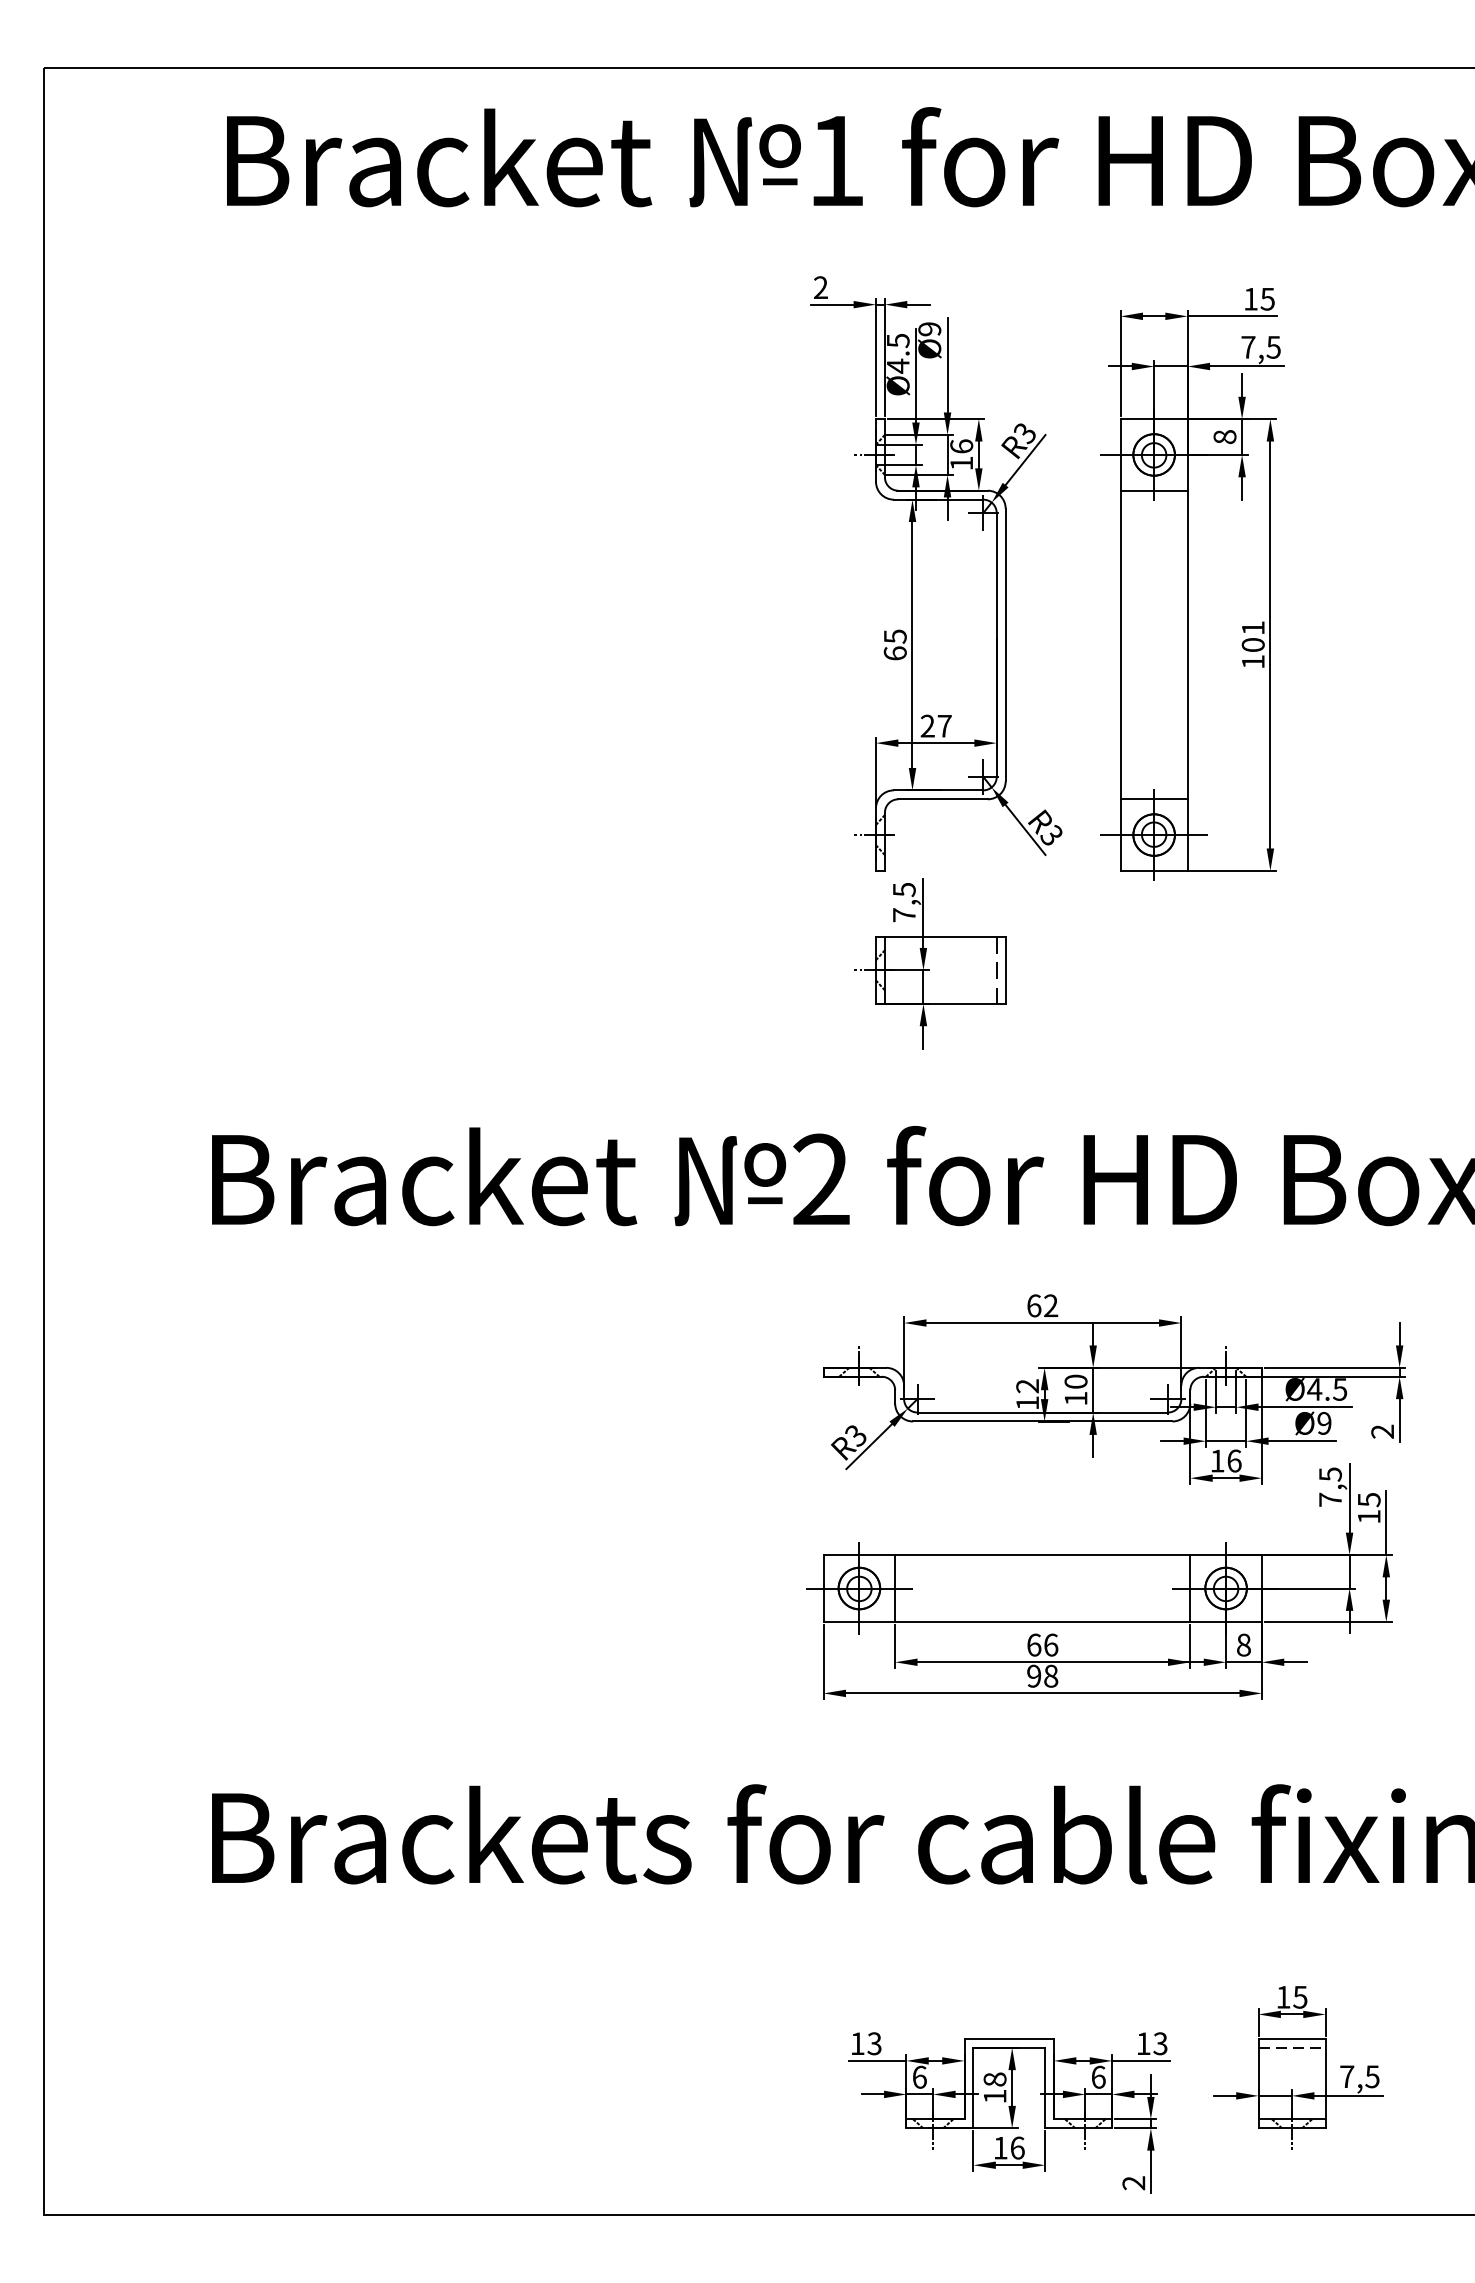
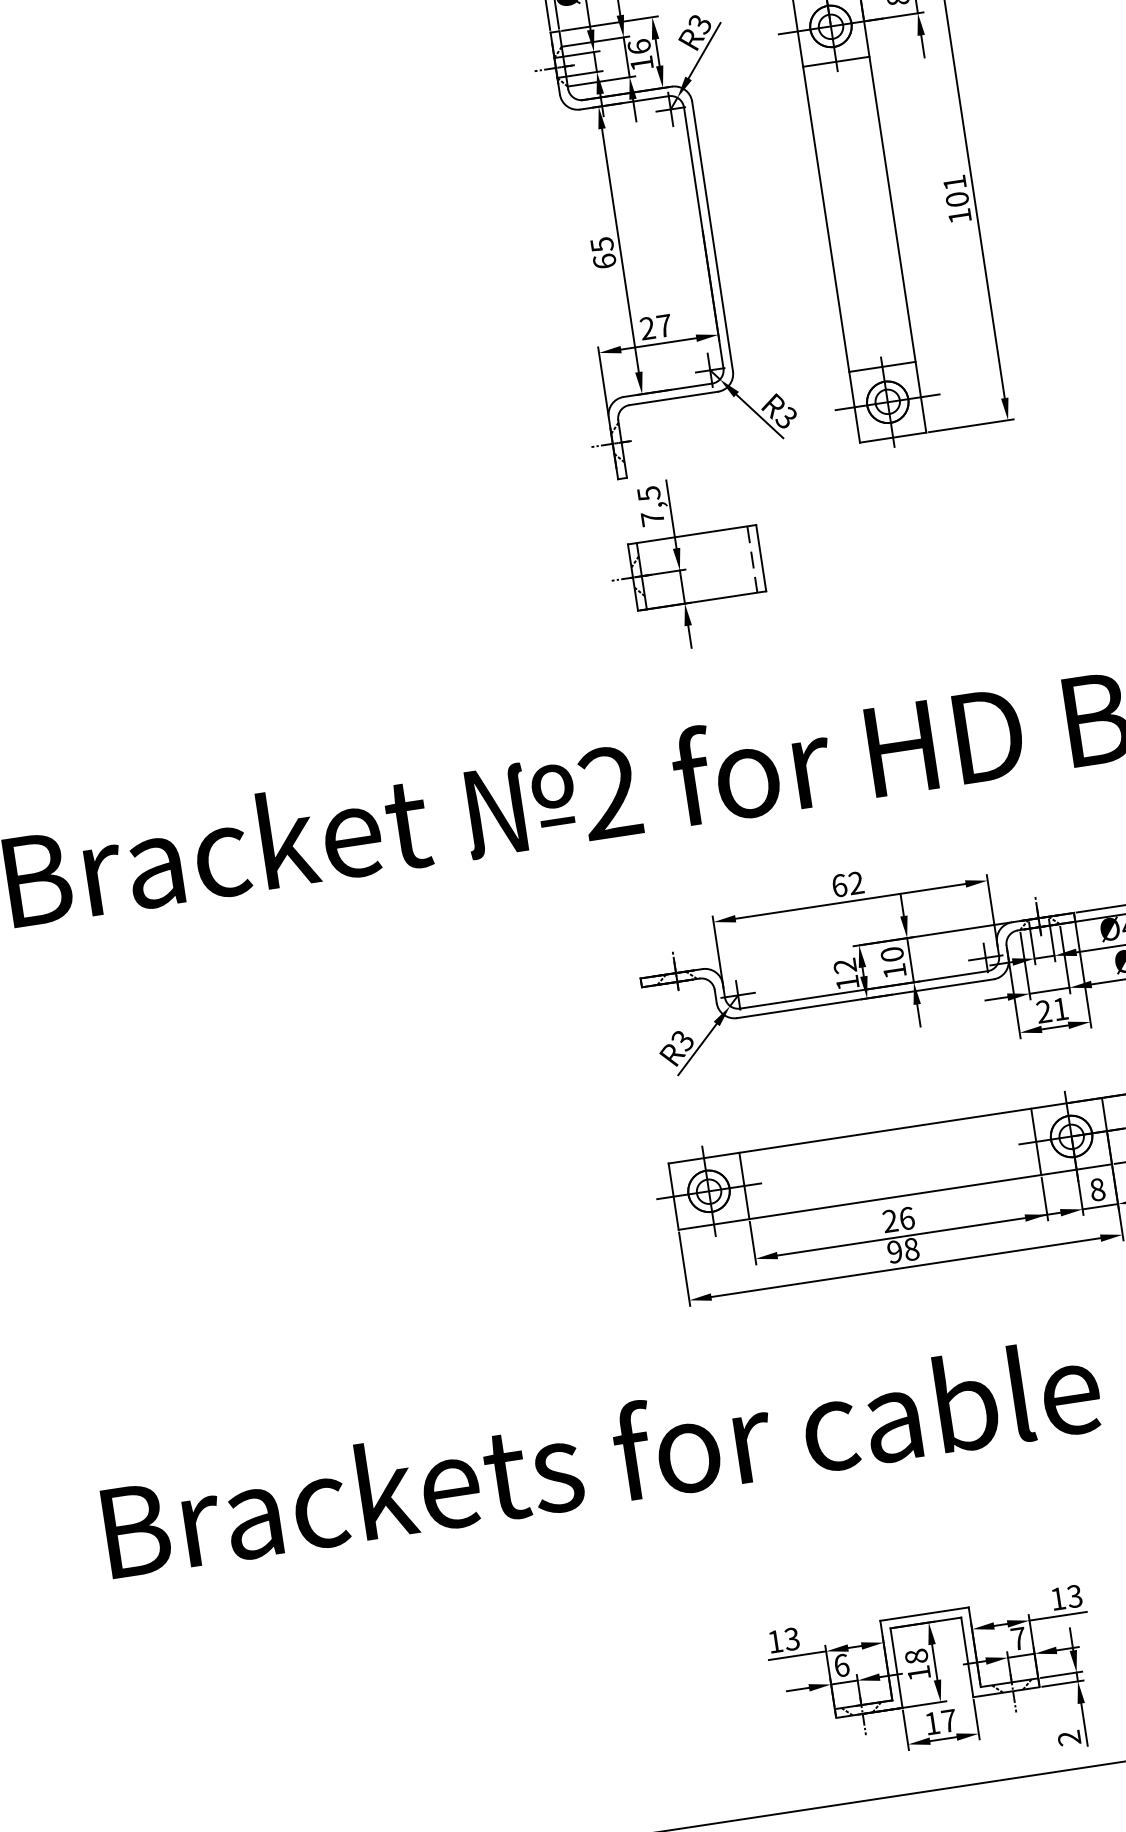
text: (1225, 1460) -> (1051, 1009), 16 -> 21
text: (1034, 1644) -> (890, 1220), 66 -> 26
text: (1098, 2076) -> (1018, 1638), 6 -> 7
text: (1017, 2147) -> (948, 1720), 16 -> 17

